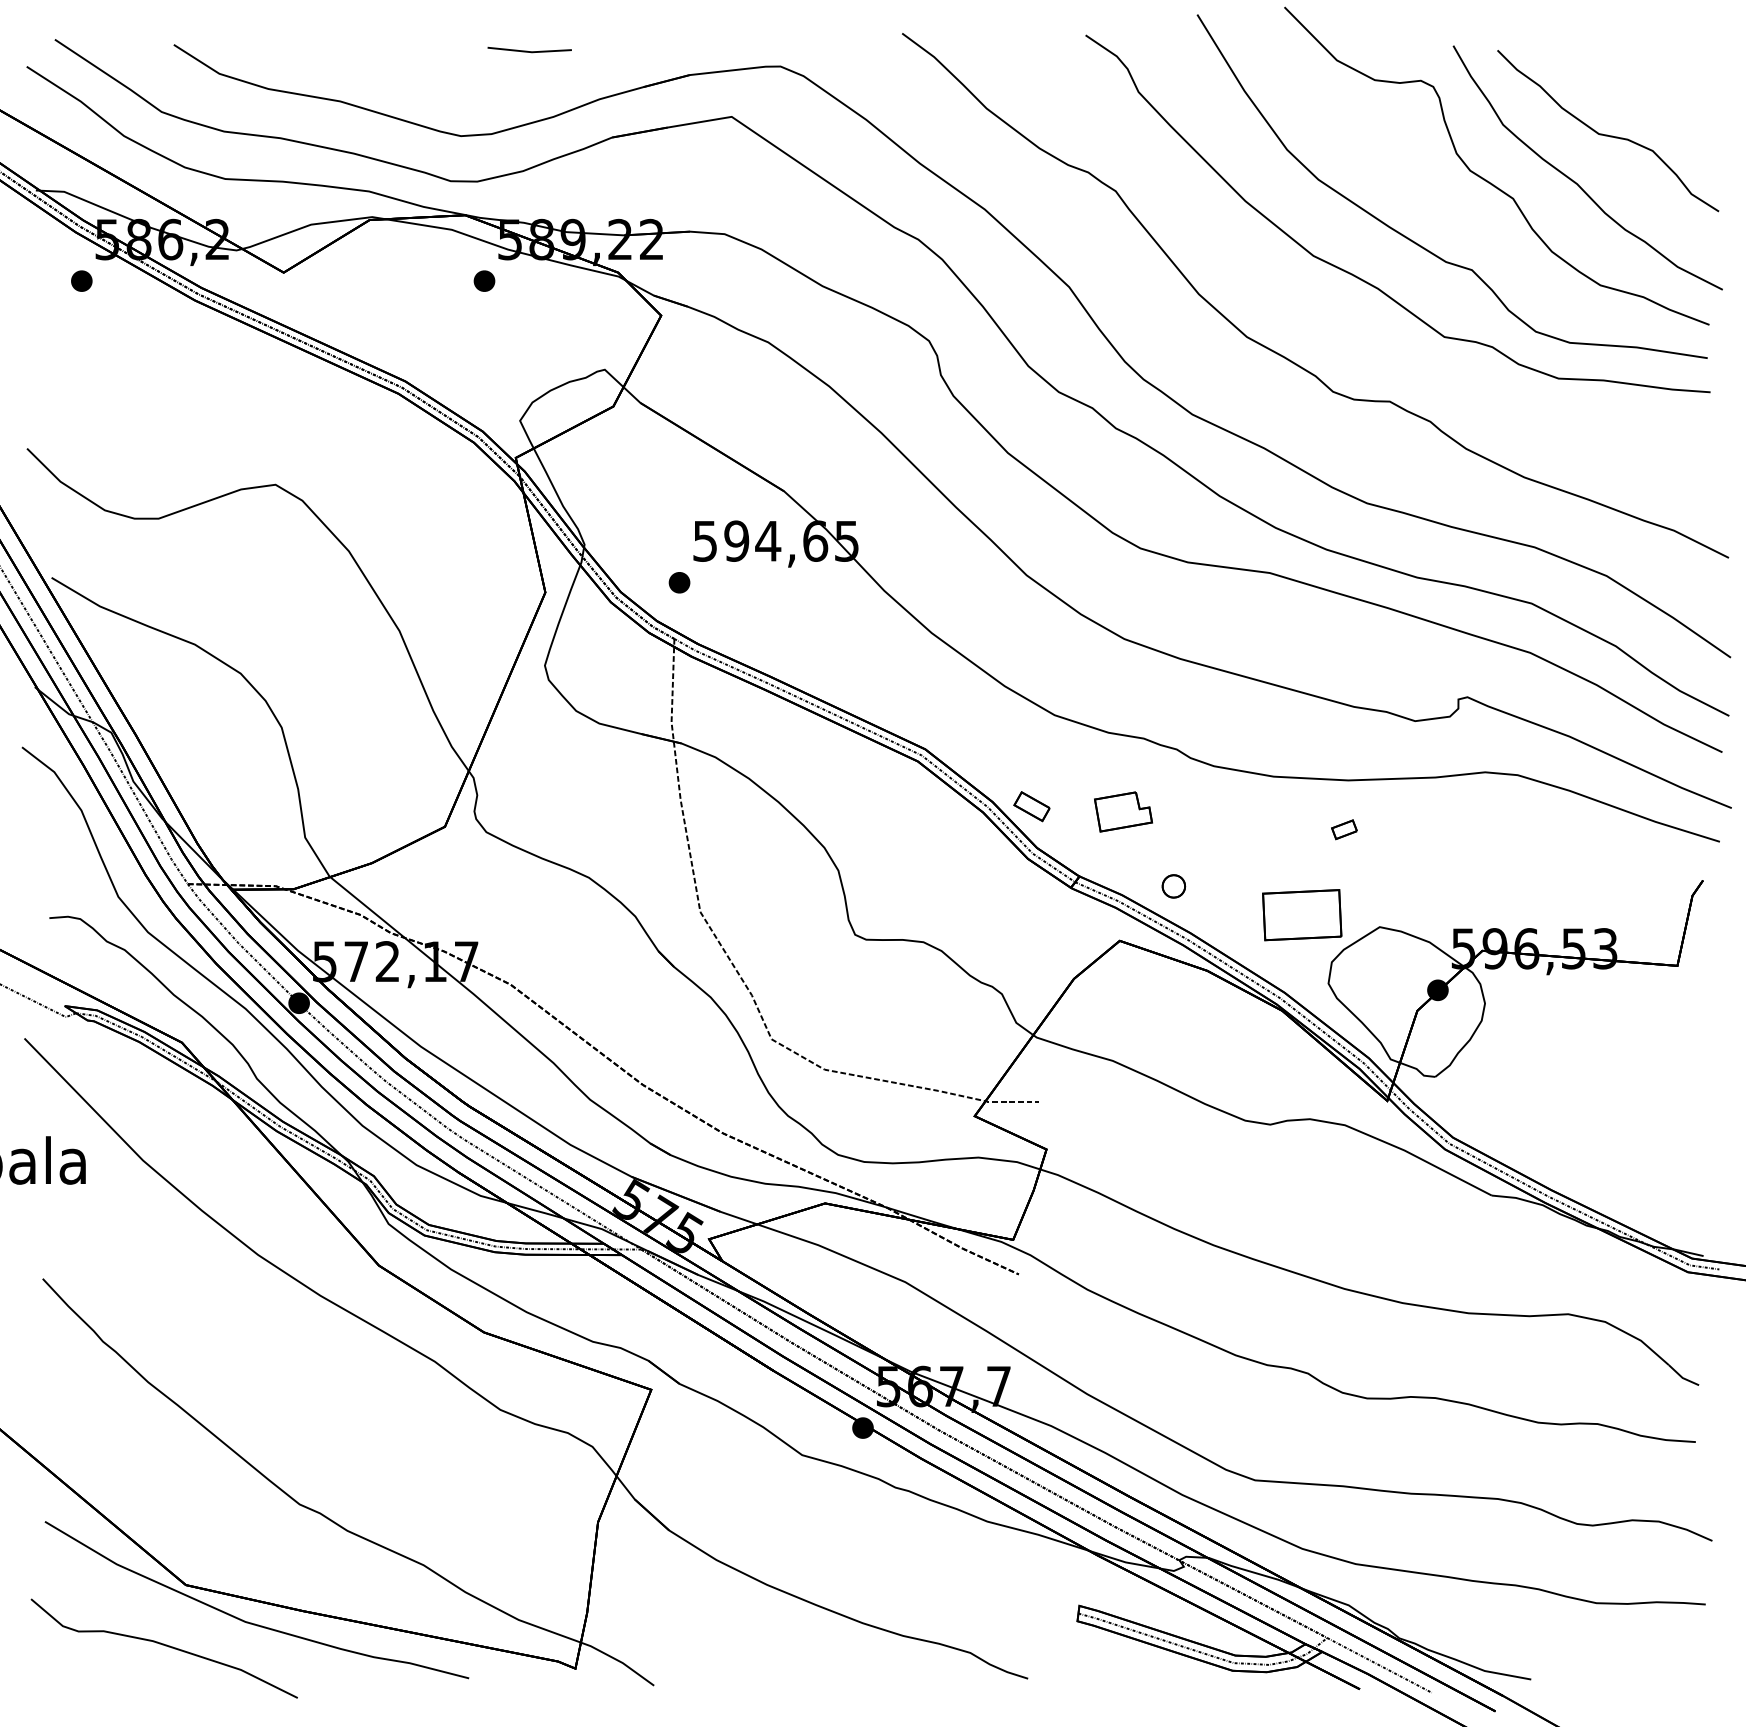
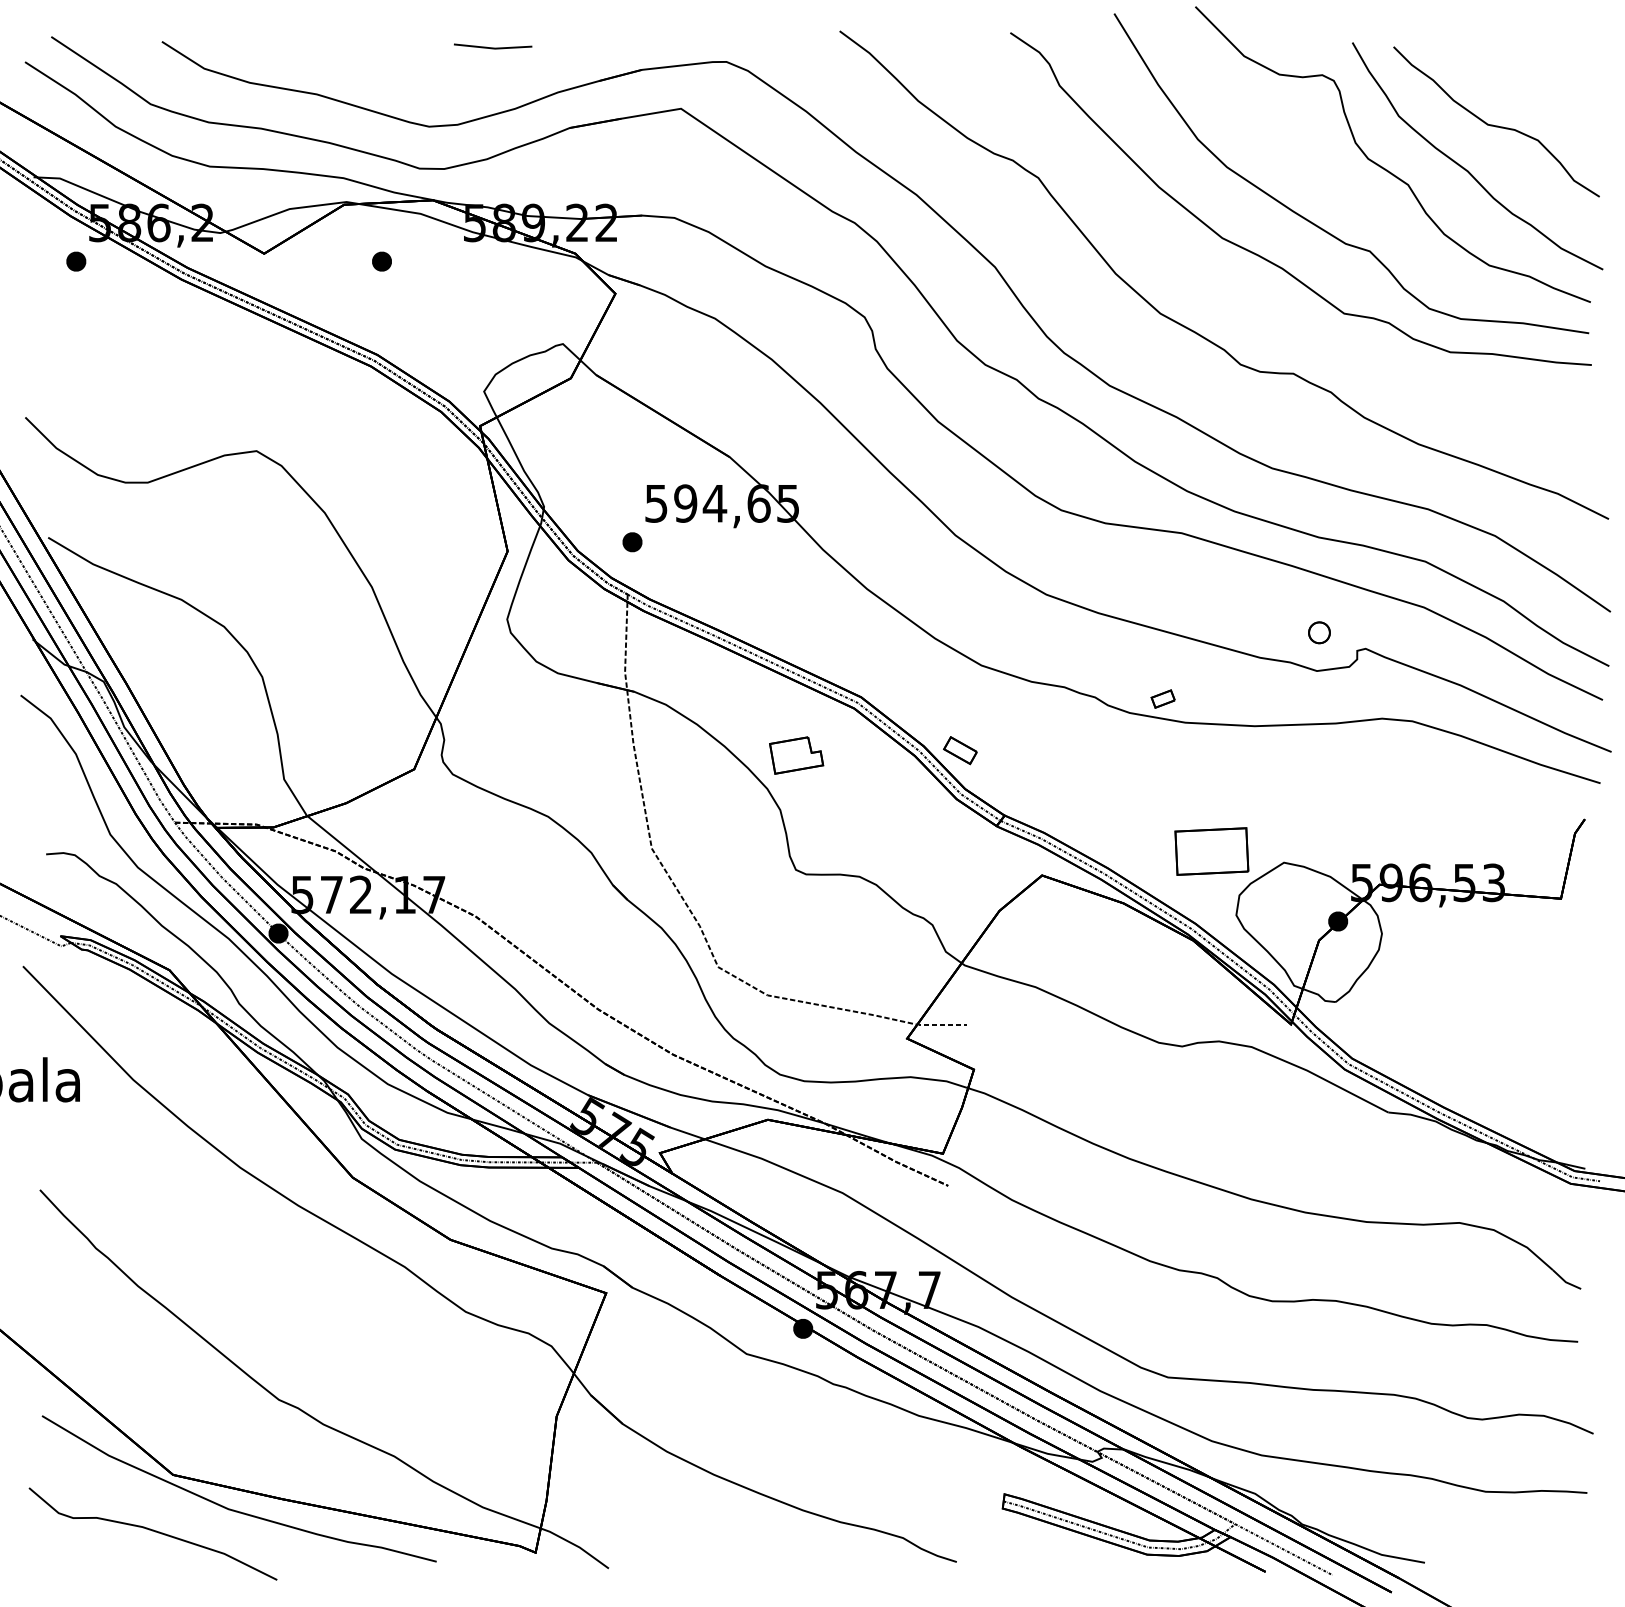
part: (483, 281) -> (381, 261), moved
part: (1123, 811) -> (796, 755), moved
part: (1343, 829) -> (1162, 698), moved
part: (1173, 886) -> (1319, 632), moved

